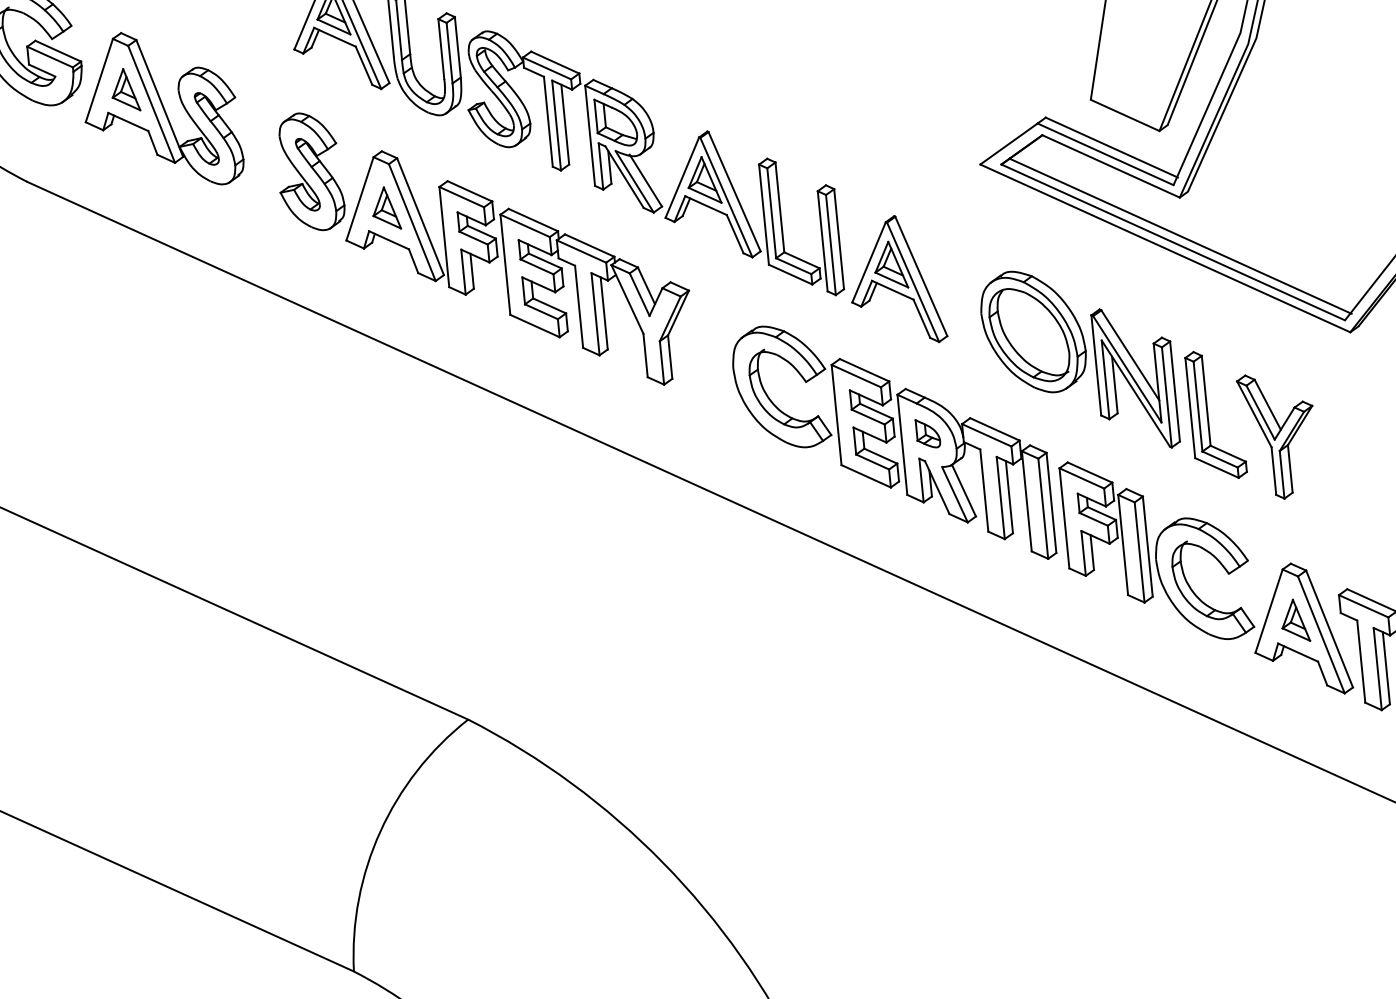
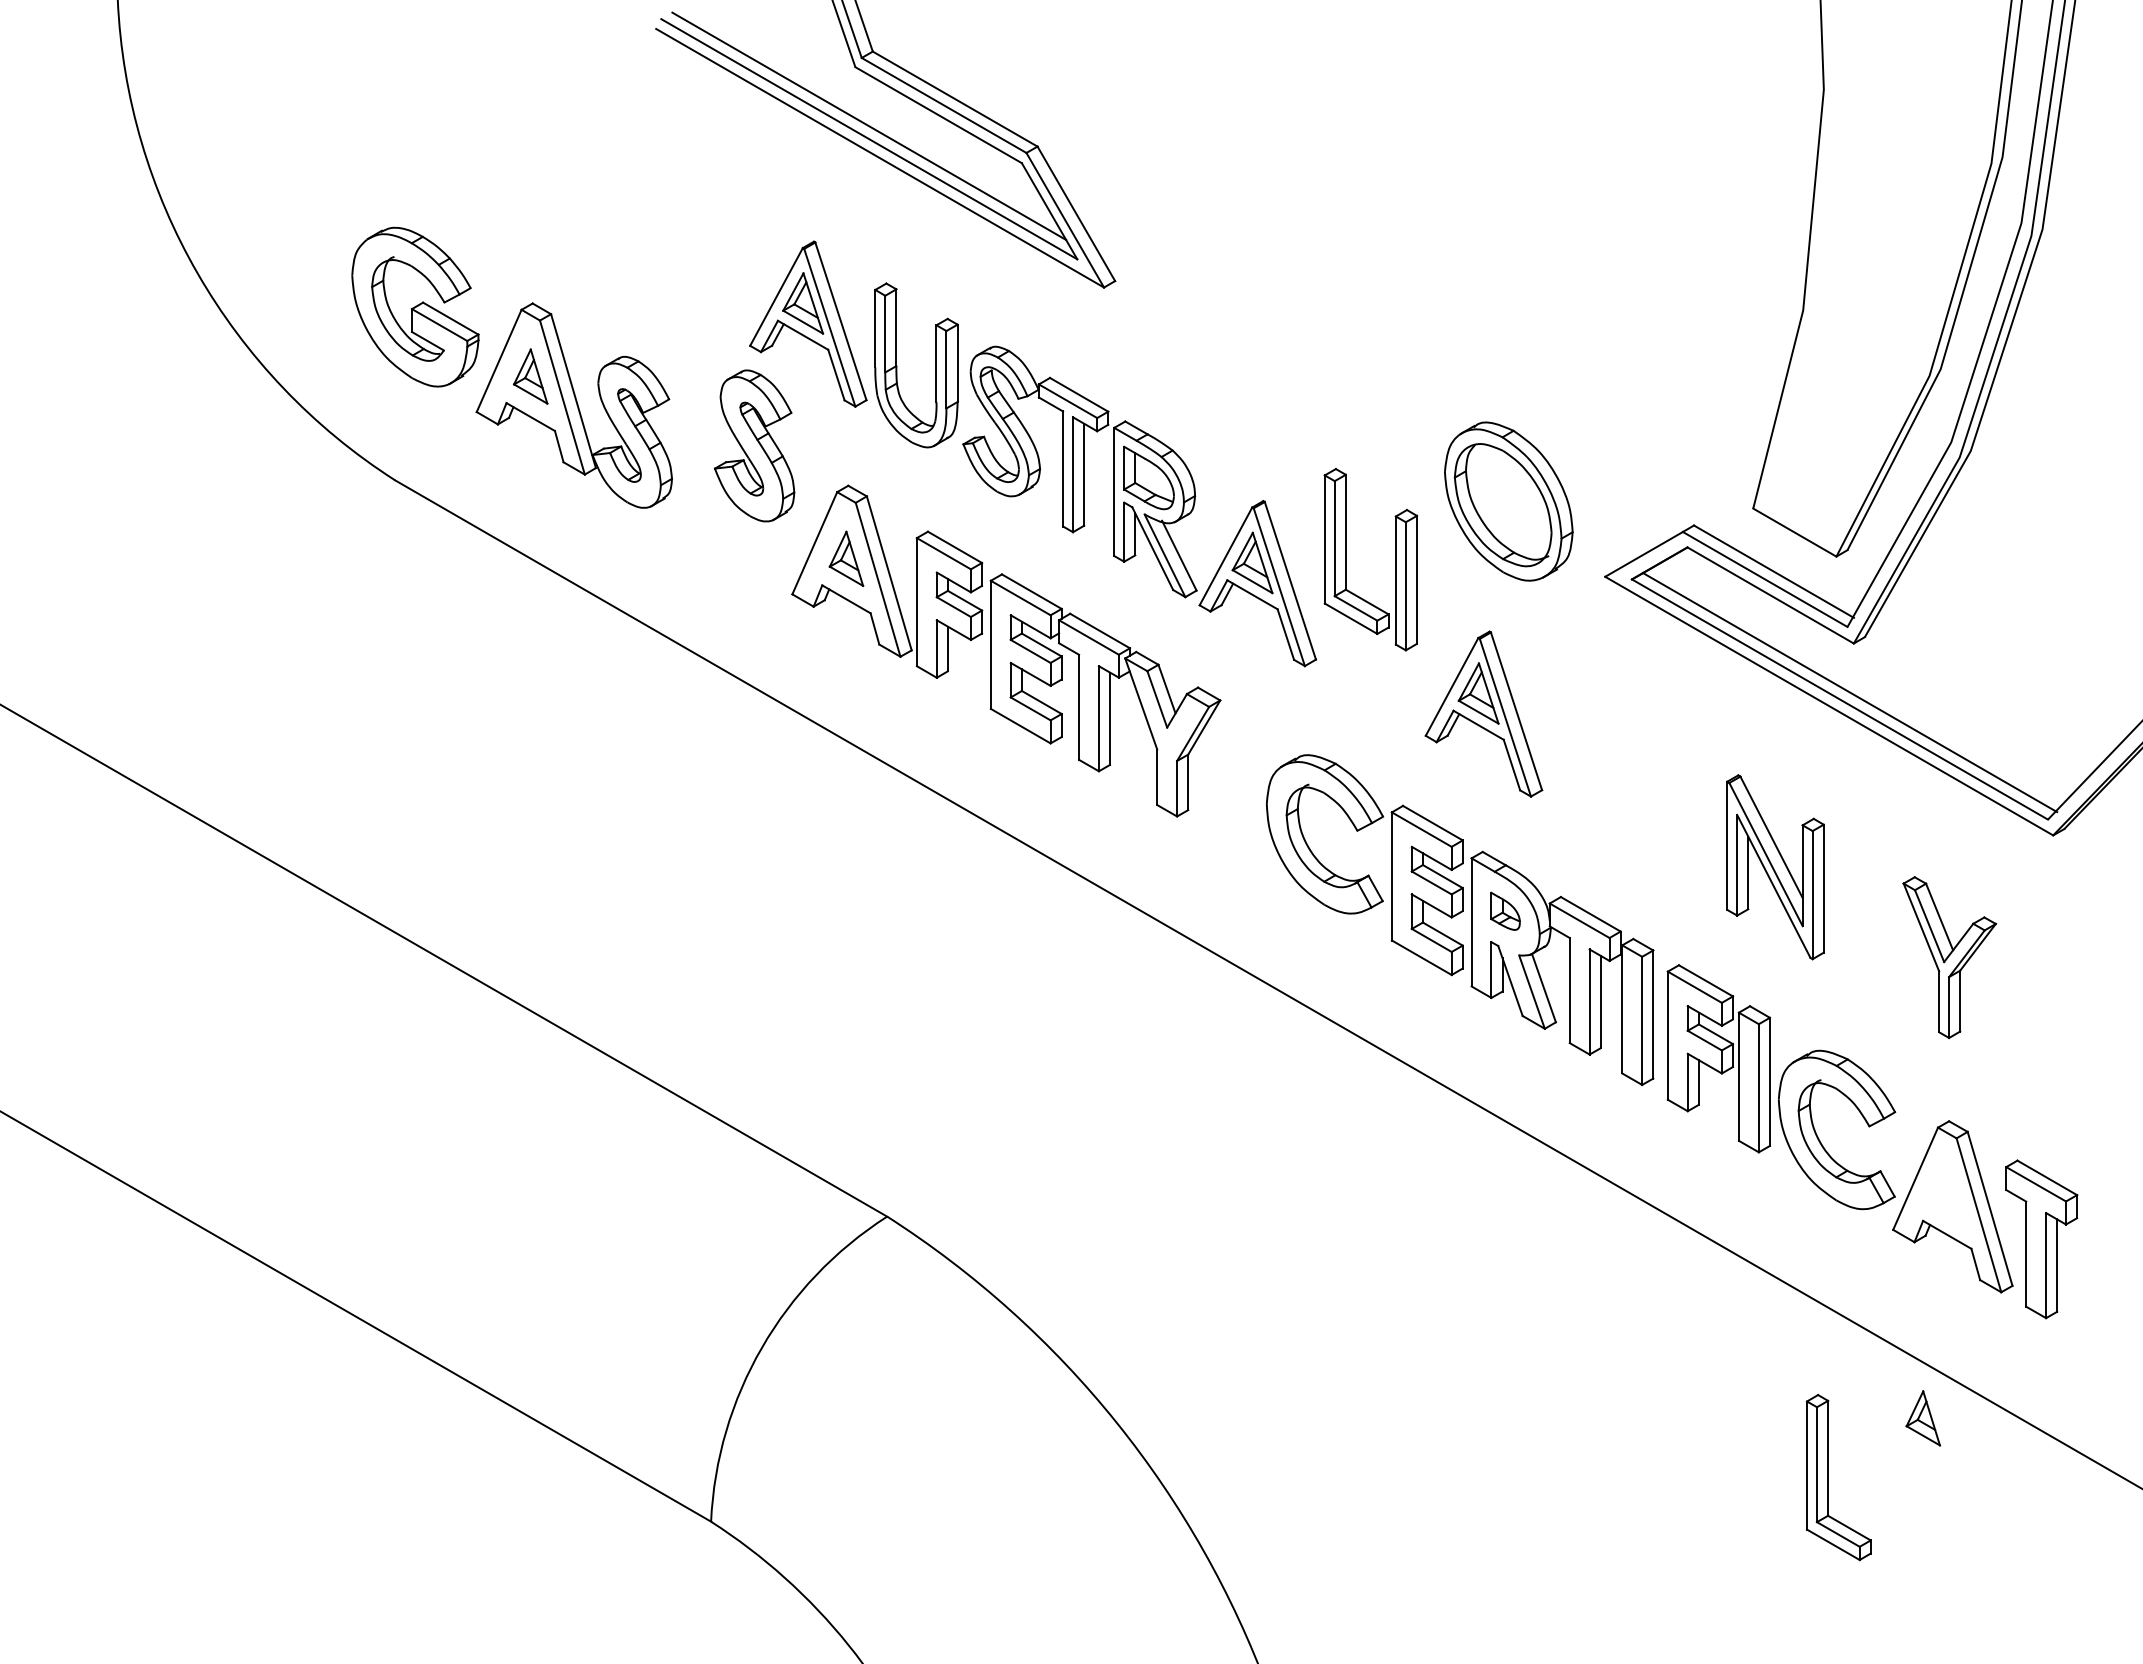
part: (309, 171) -> (754, 445), moved
part: (782, 228) -> (1346, 559), moved
part: (1033, 331) -> (1508, 501), moved
part: (1207, 415) -> (1828, 1477), moved
part: (1294, 621) -> (1922, 1418), moved

